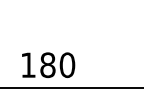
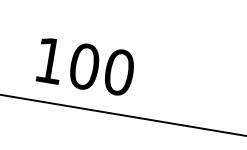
text: (47, 64) -> (84, 65), 180 -> 100

